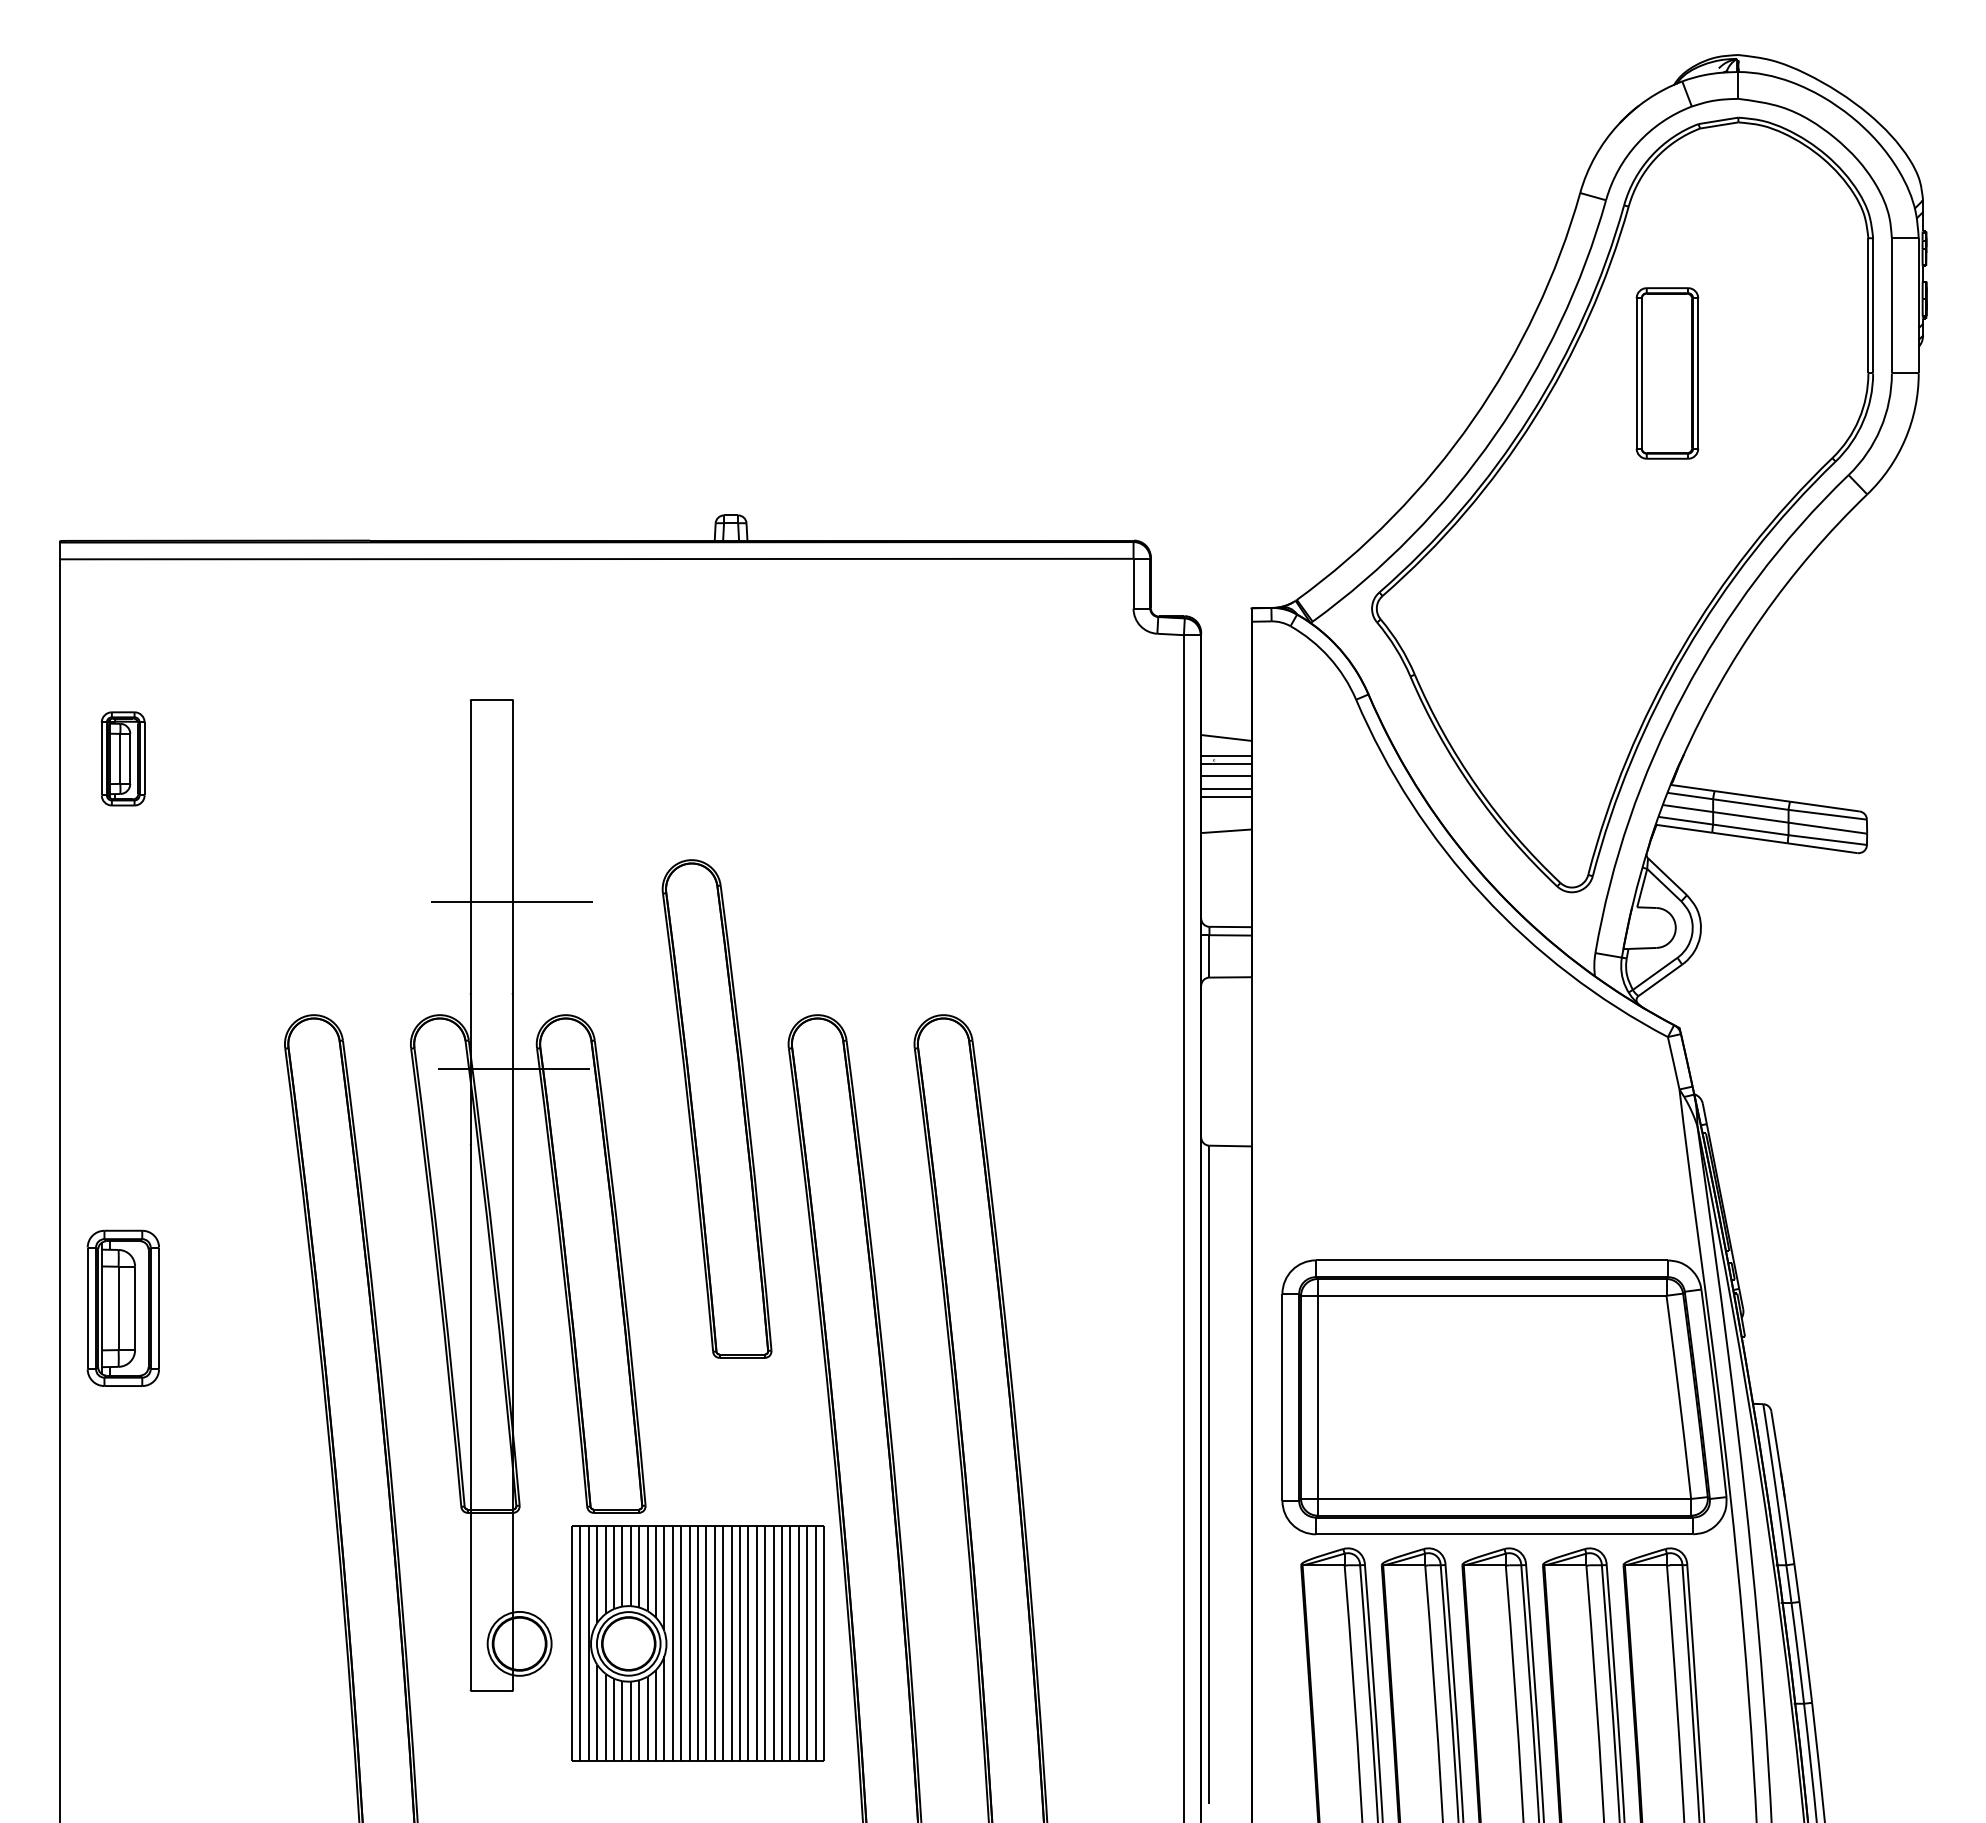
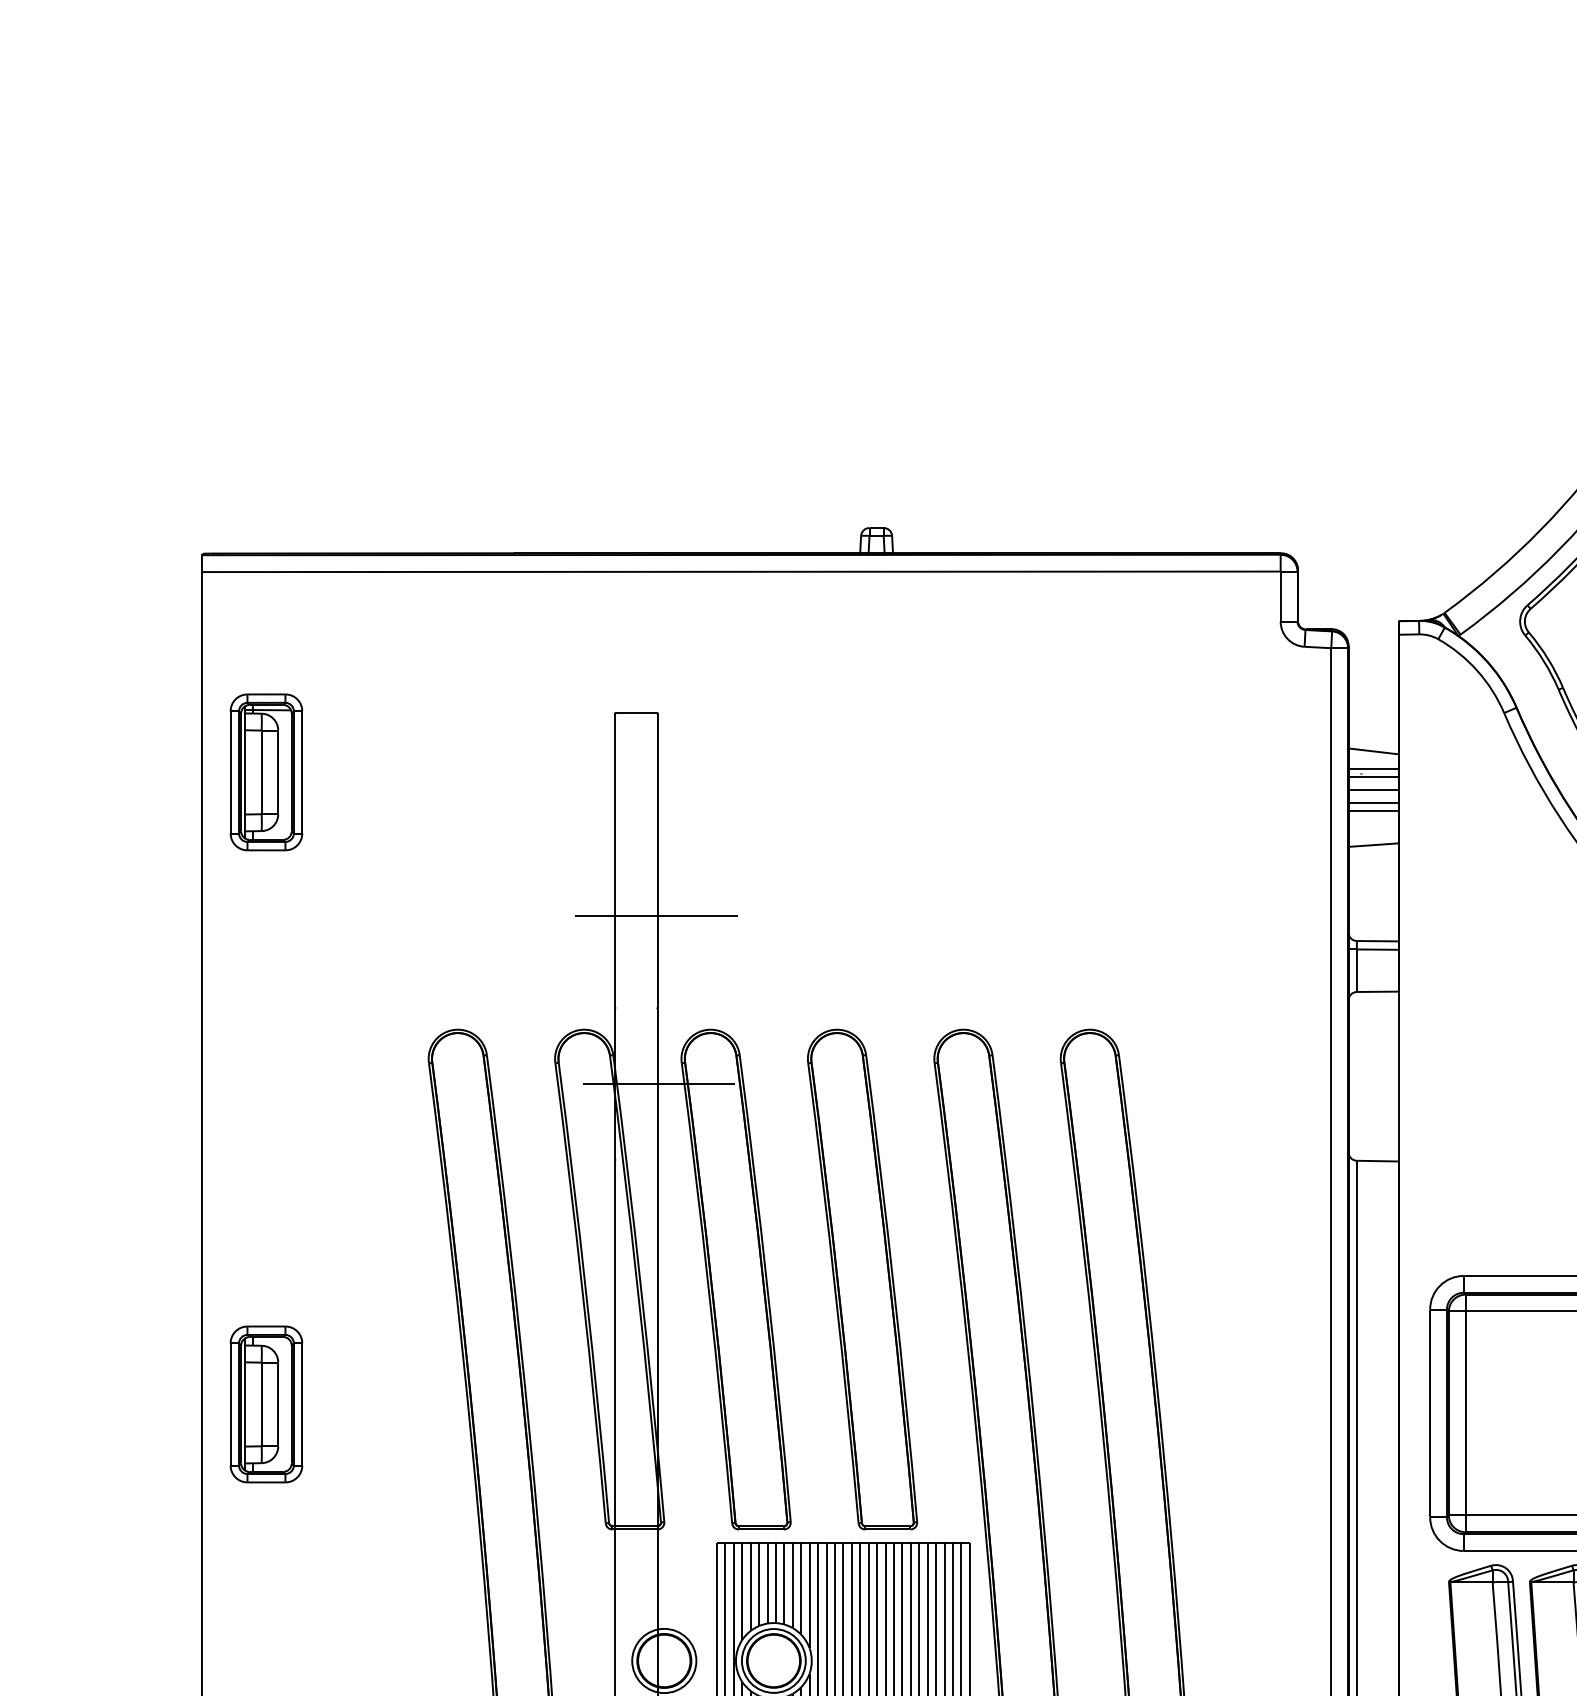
part: (122, 758) -> (265, 772), size x1.67
part: (716, 1108) -> (861, 1279), moved
part: (122, 1307) -> (265, 1403), moved

